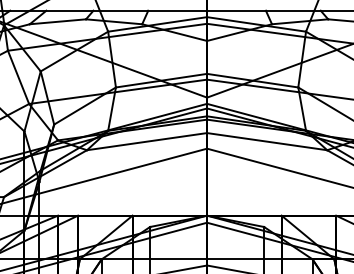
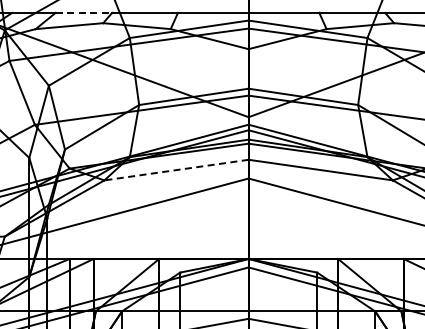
line: (70, 10) -> (84, 12), solid -> dashed
line: (147, 141) -> (176, 170), solid -> dashed

